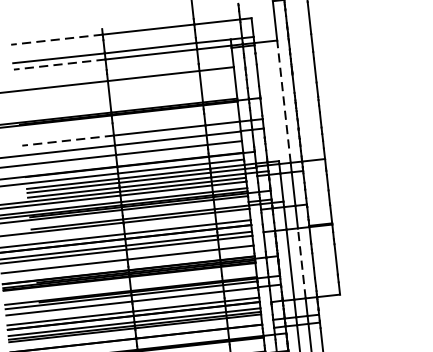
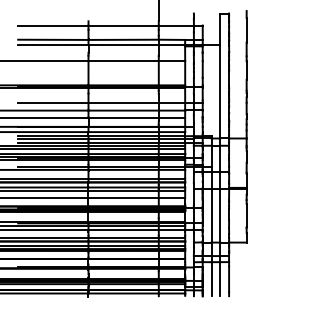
line: (55, 39) -> (52, 25), dashed -> solid
line: (58, 64) -> (52, 44), dashed -> solid
line: (284, 101) -> (220, 91), dashed -> solid
line: (67, 141) -> (52, 103), dashed -> solid
line: (302, 263) -> (220, 215), dashed -> solid

